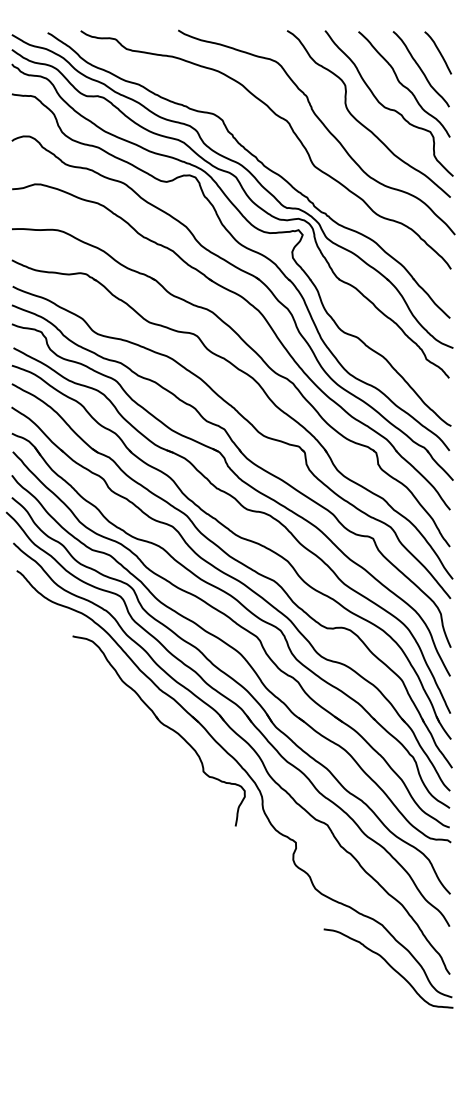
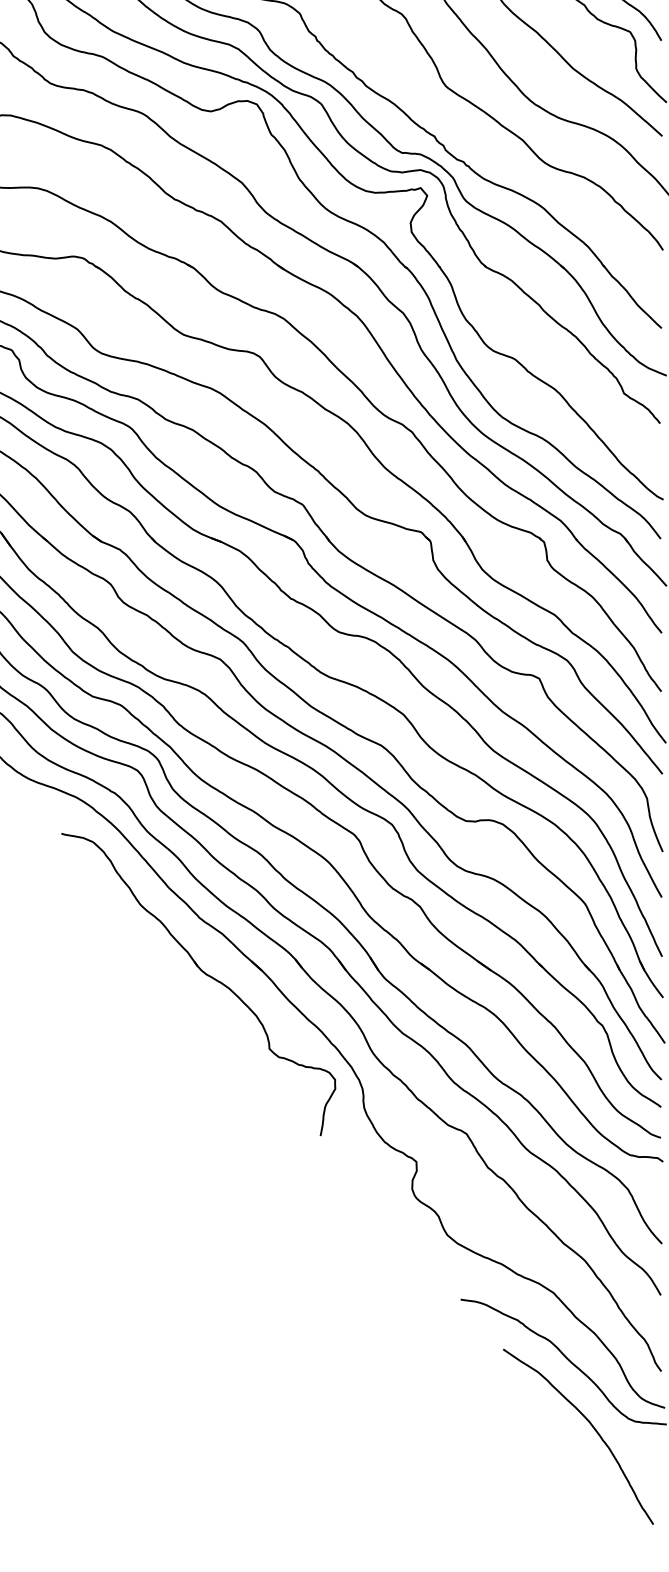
curve: (406, 1010) -> (592, 1428), added

